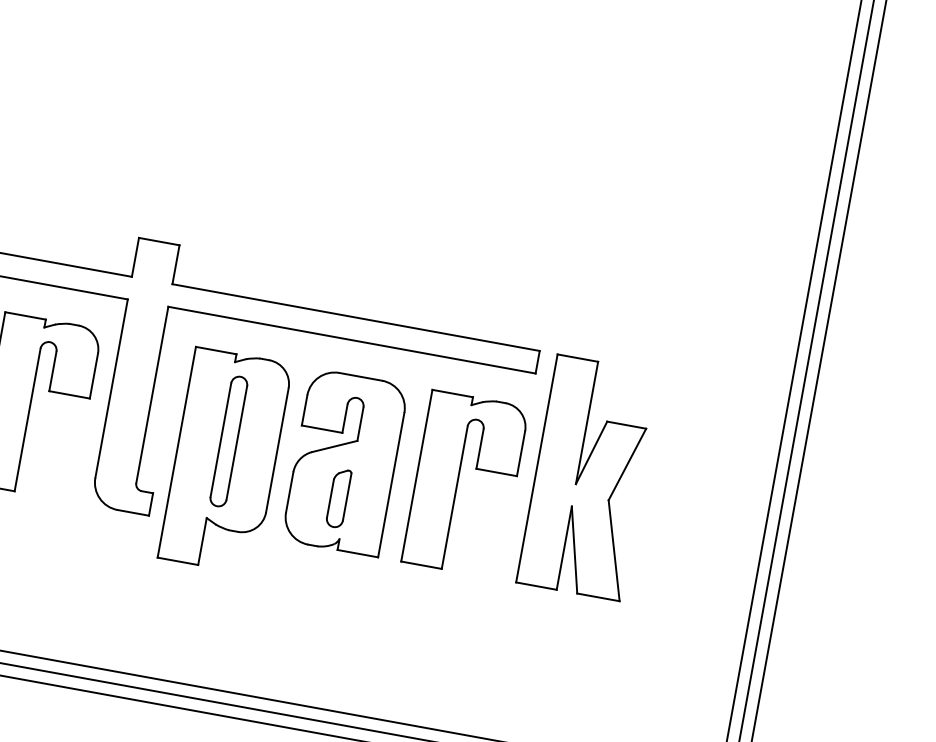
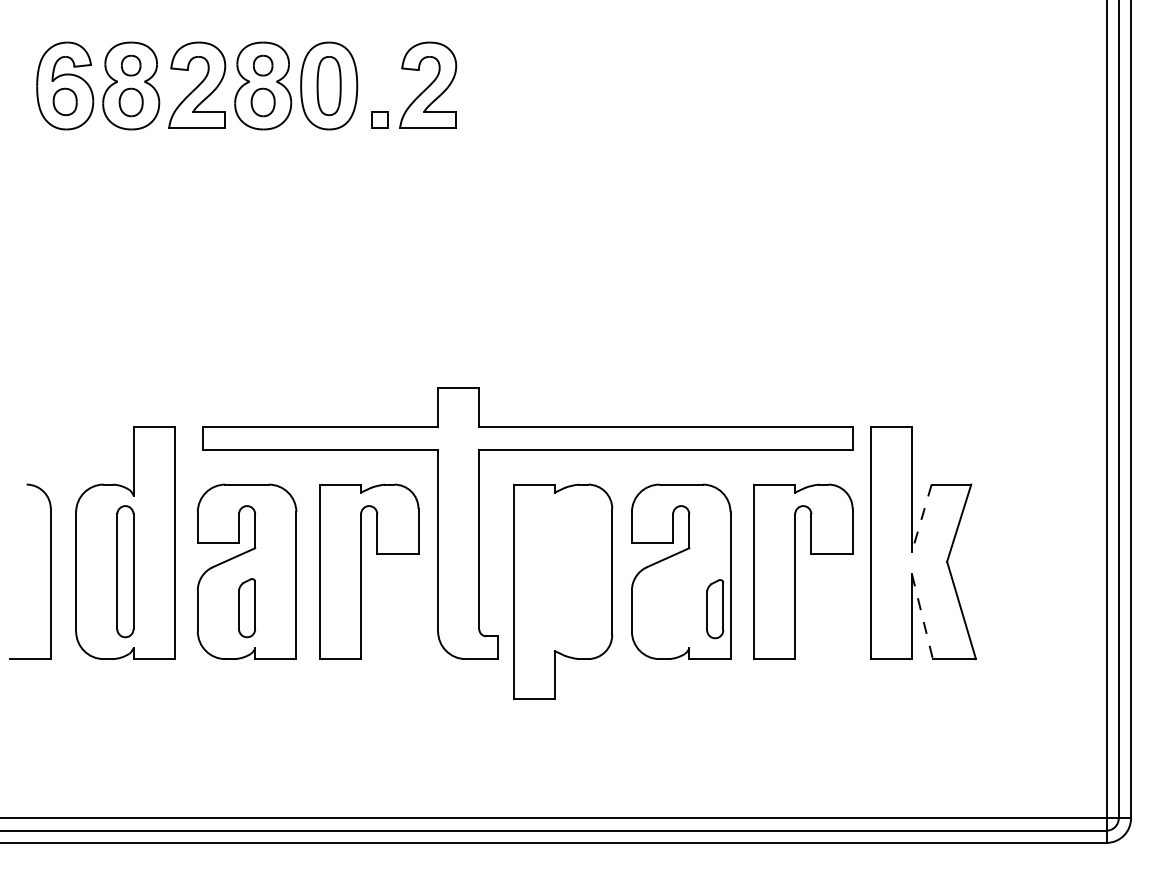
part: (228, 441) -> (562, 571), removed
line: (591, 453) -> (921, 518), solid -> dashed
part: (338, 498) -> (715, 609), moved
line: (574, 549) -> (922, 616), solid -> dashed

